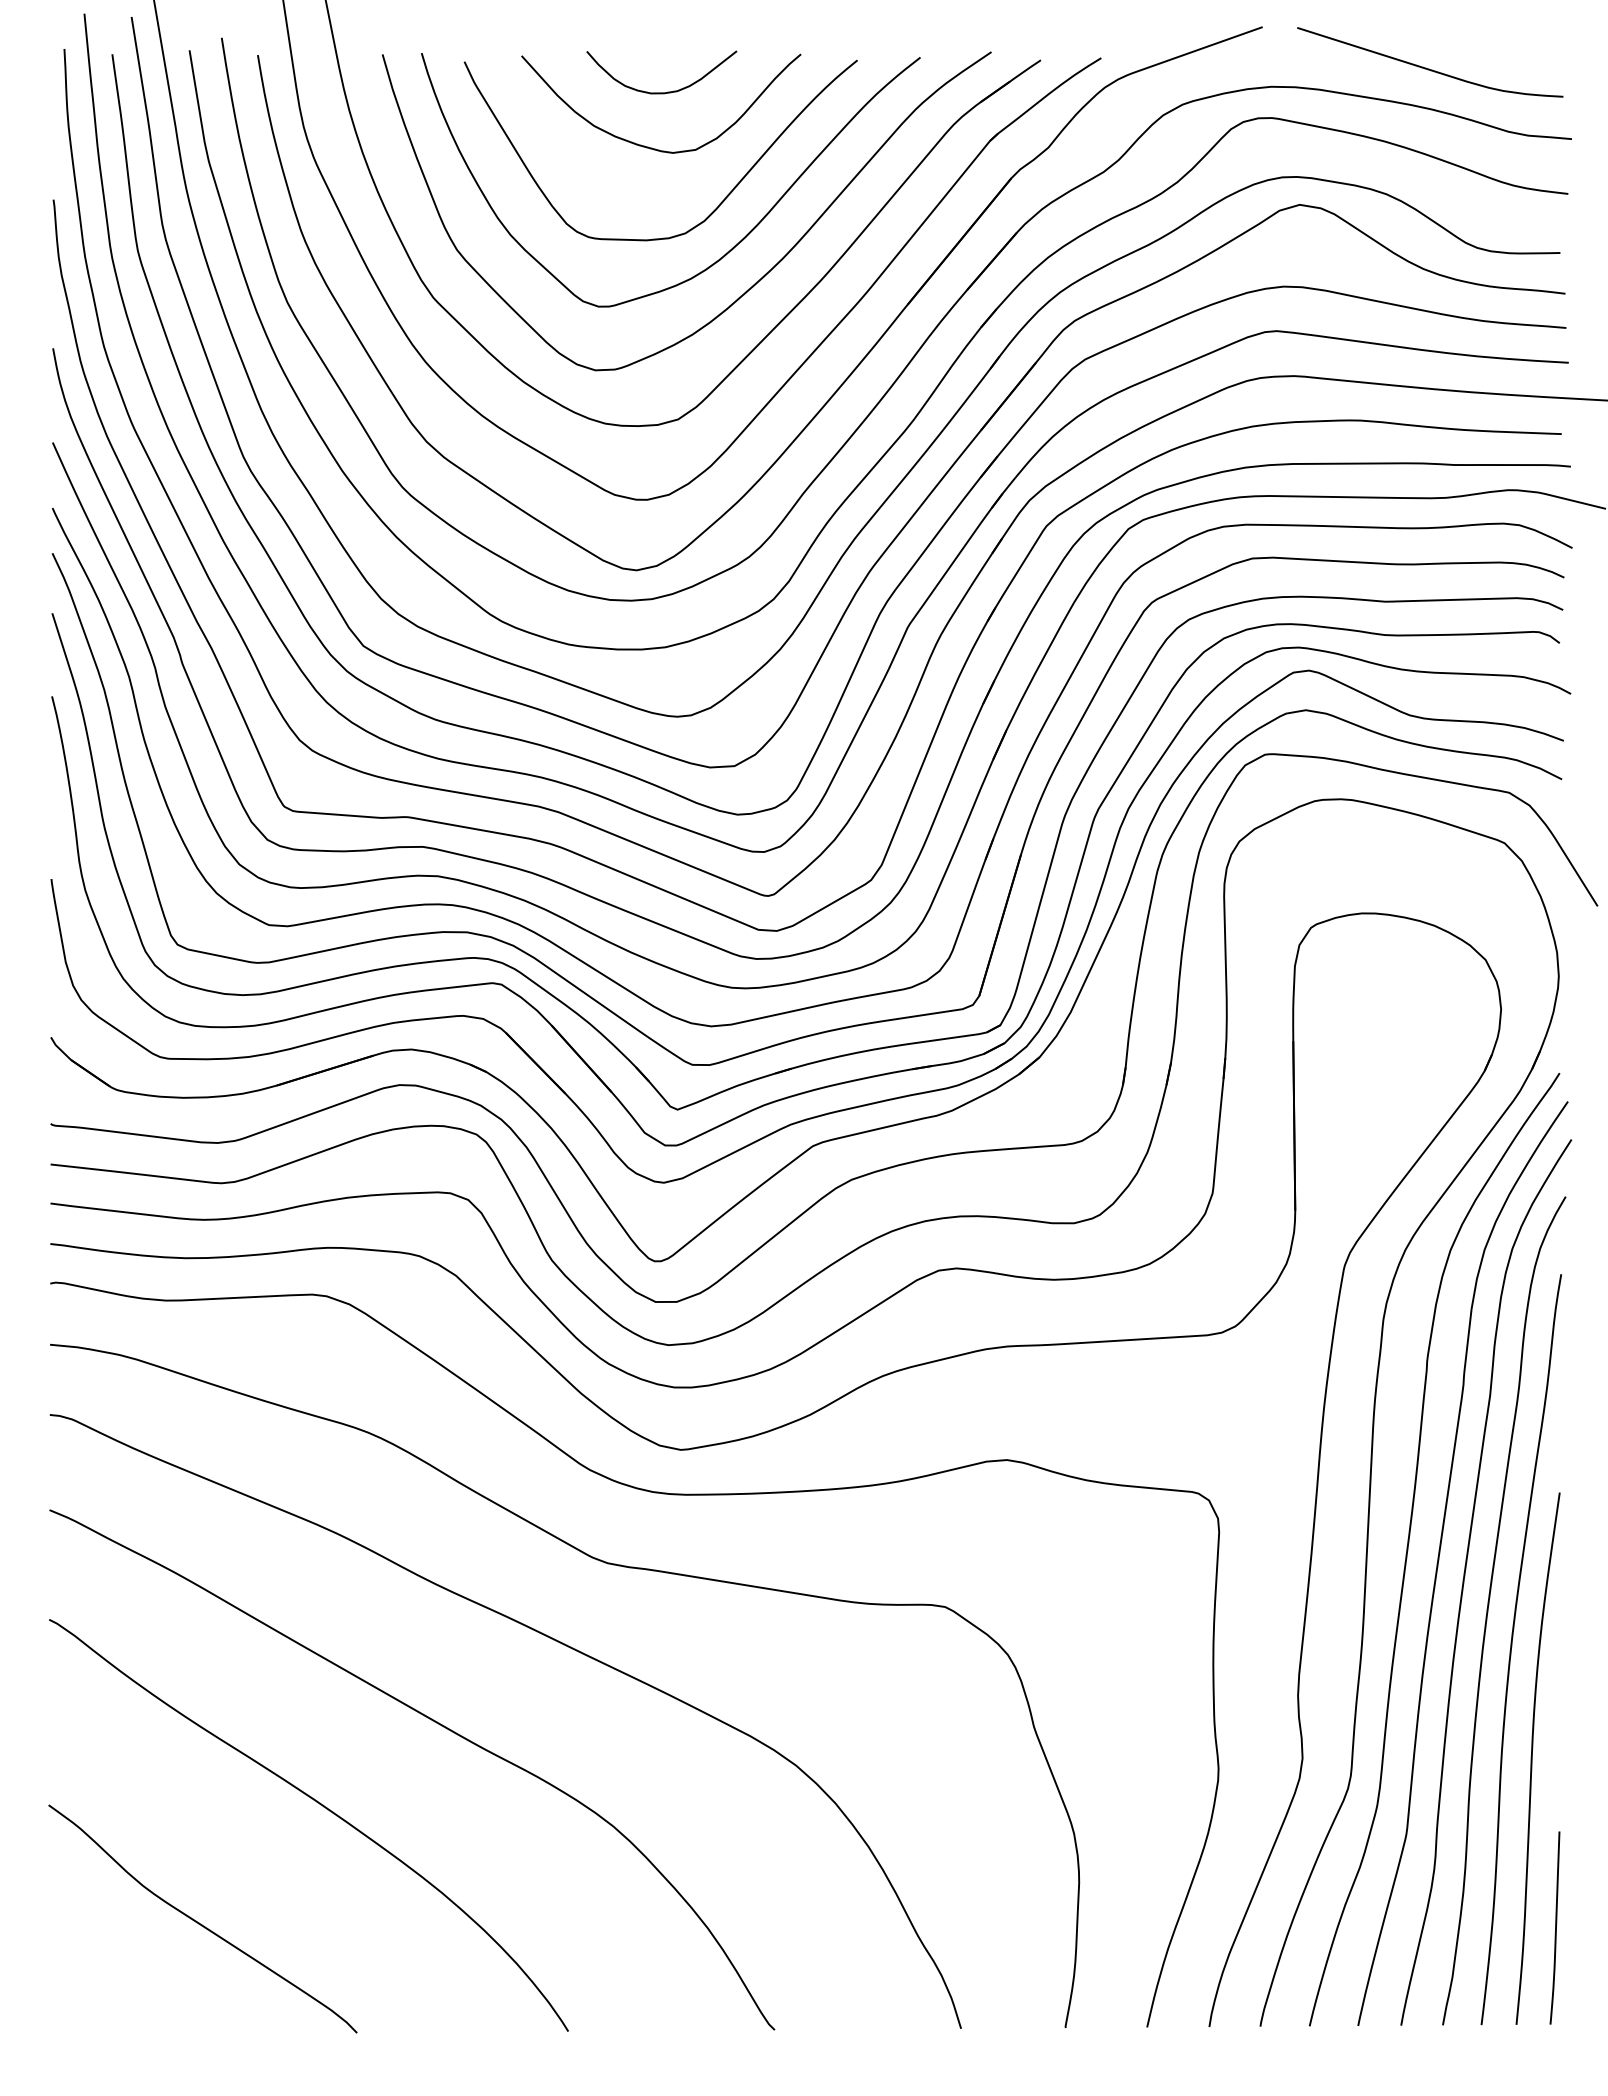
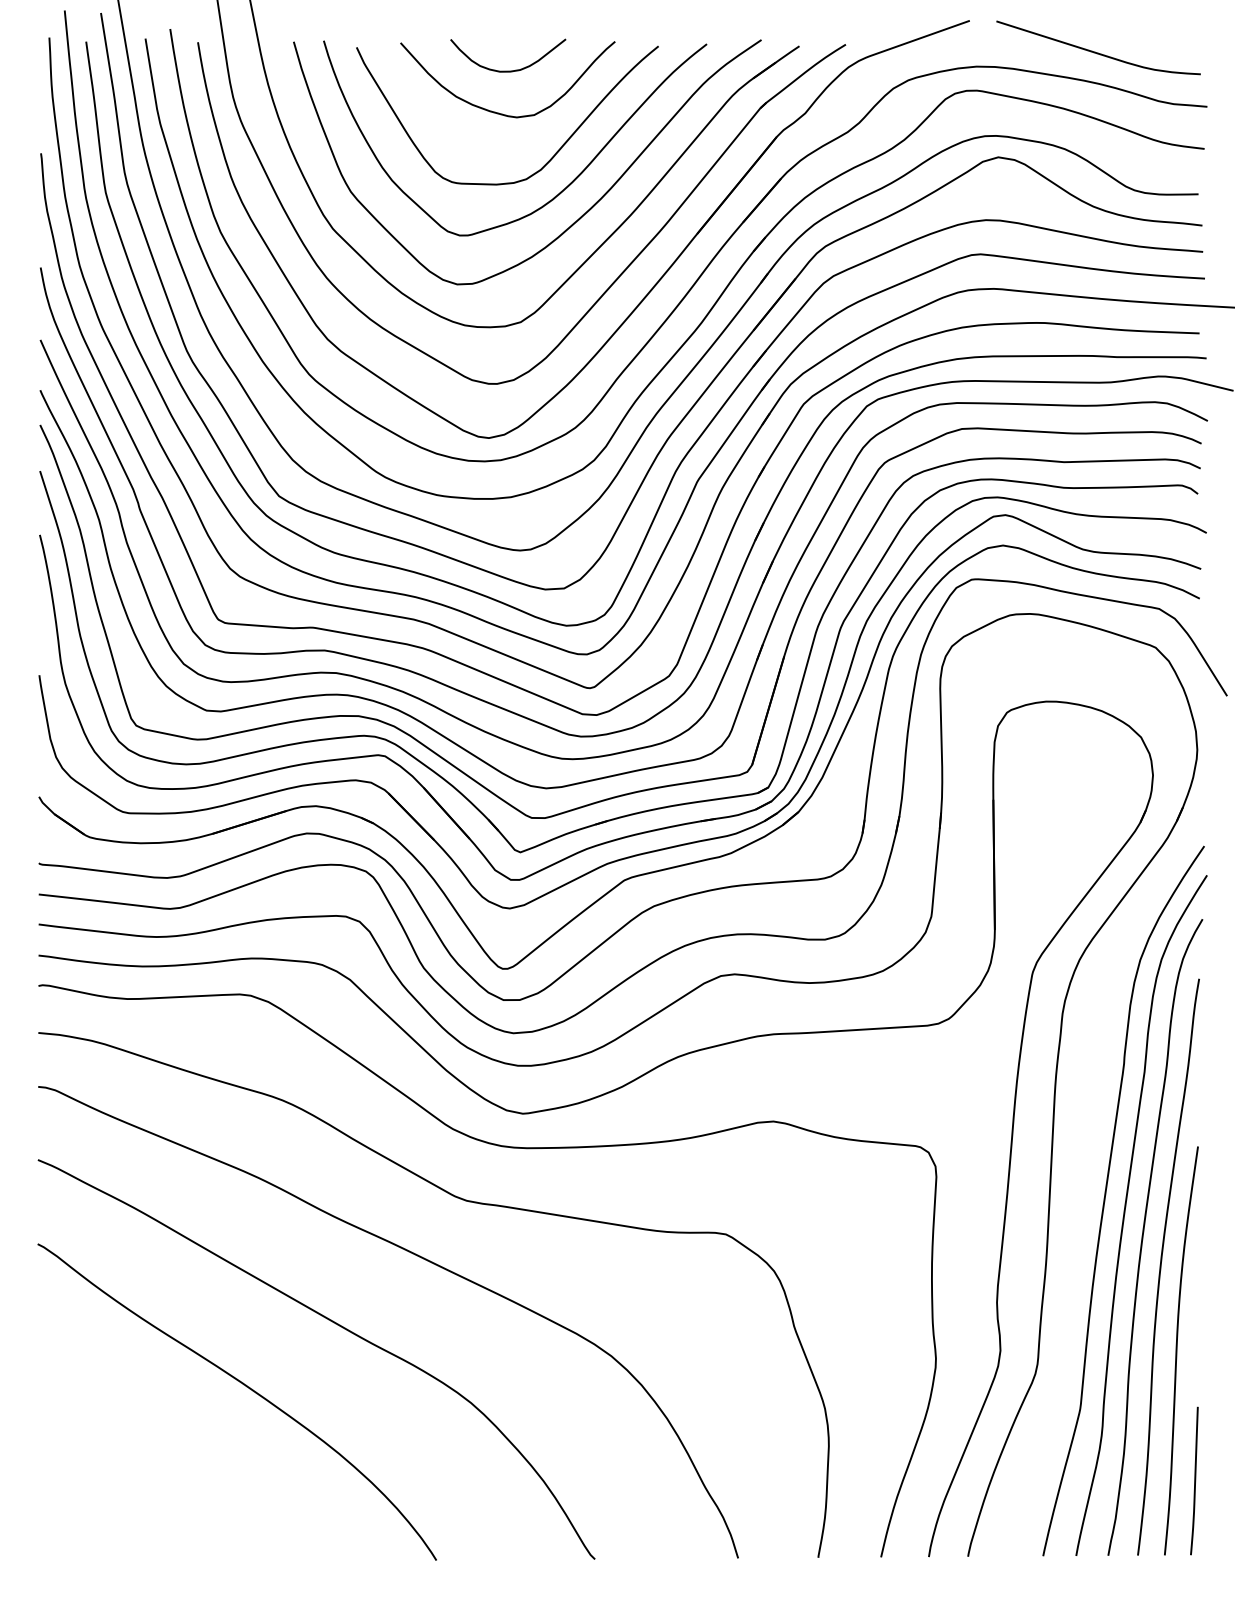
curve: (1409, 1547) -> (1082, 1188), removed
curve: (199, 1922) -> (153, 1476), removed

